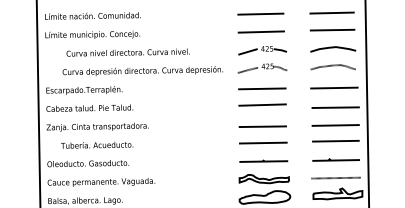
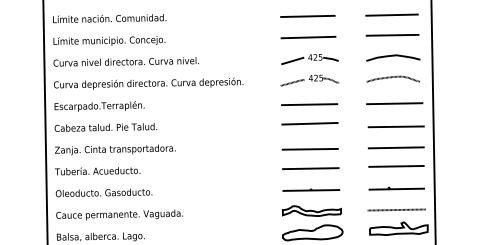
text: (127, 52) -> (125, 61), moved
text: (142, 70) -> (148, 83), moved
text: (97, 145) -> (97, 171), moved

